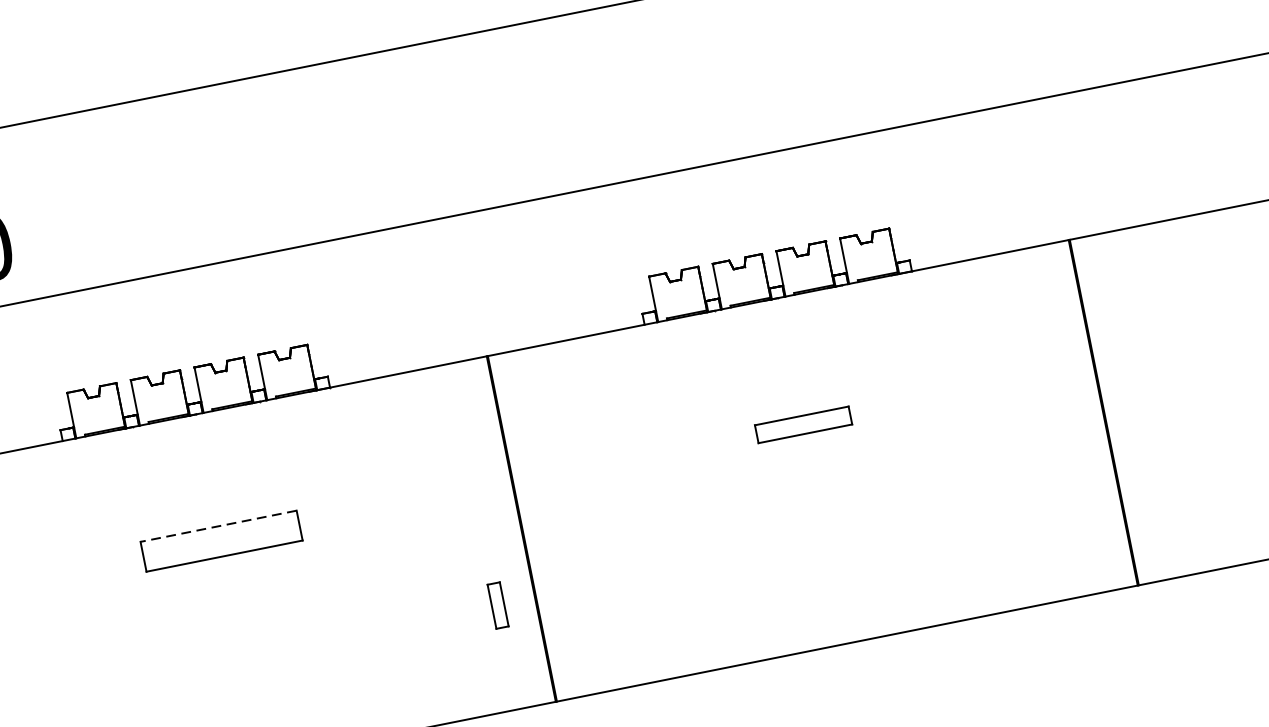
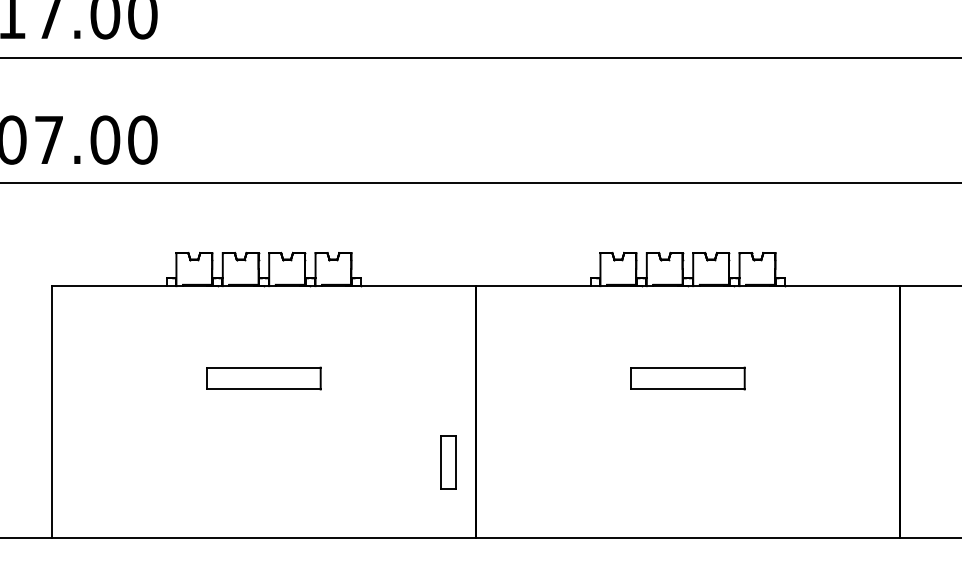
part: (803, 424) -> (687, 378), size x1.67
line: (218, 526) -> (263, 367), dashed -> solid
part: (498, 605) -> (448, 462), size x1.67

